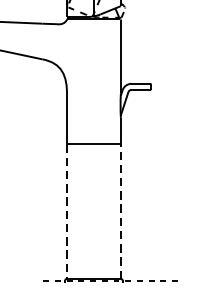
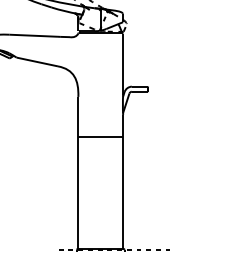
line: (67, 211) -> (78, 192), dashed -> solid
line: (121, 211) -> (123, 192), dashed -> solid

